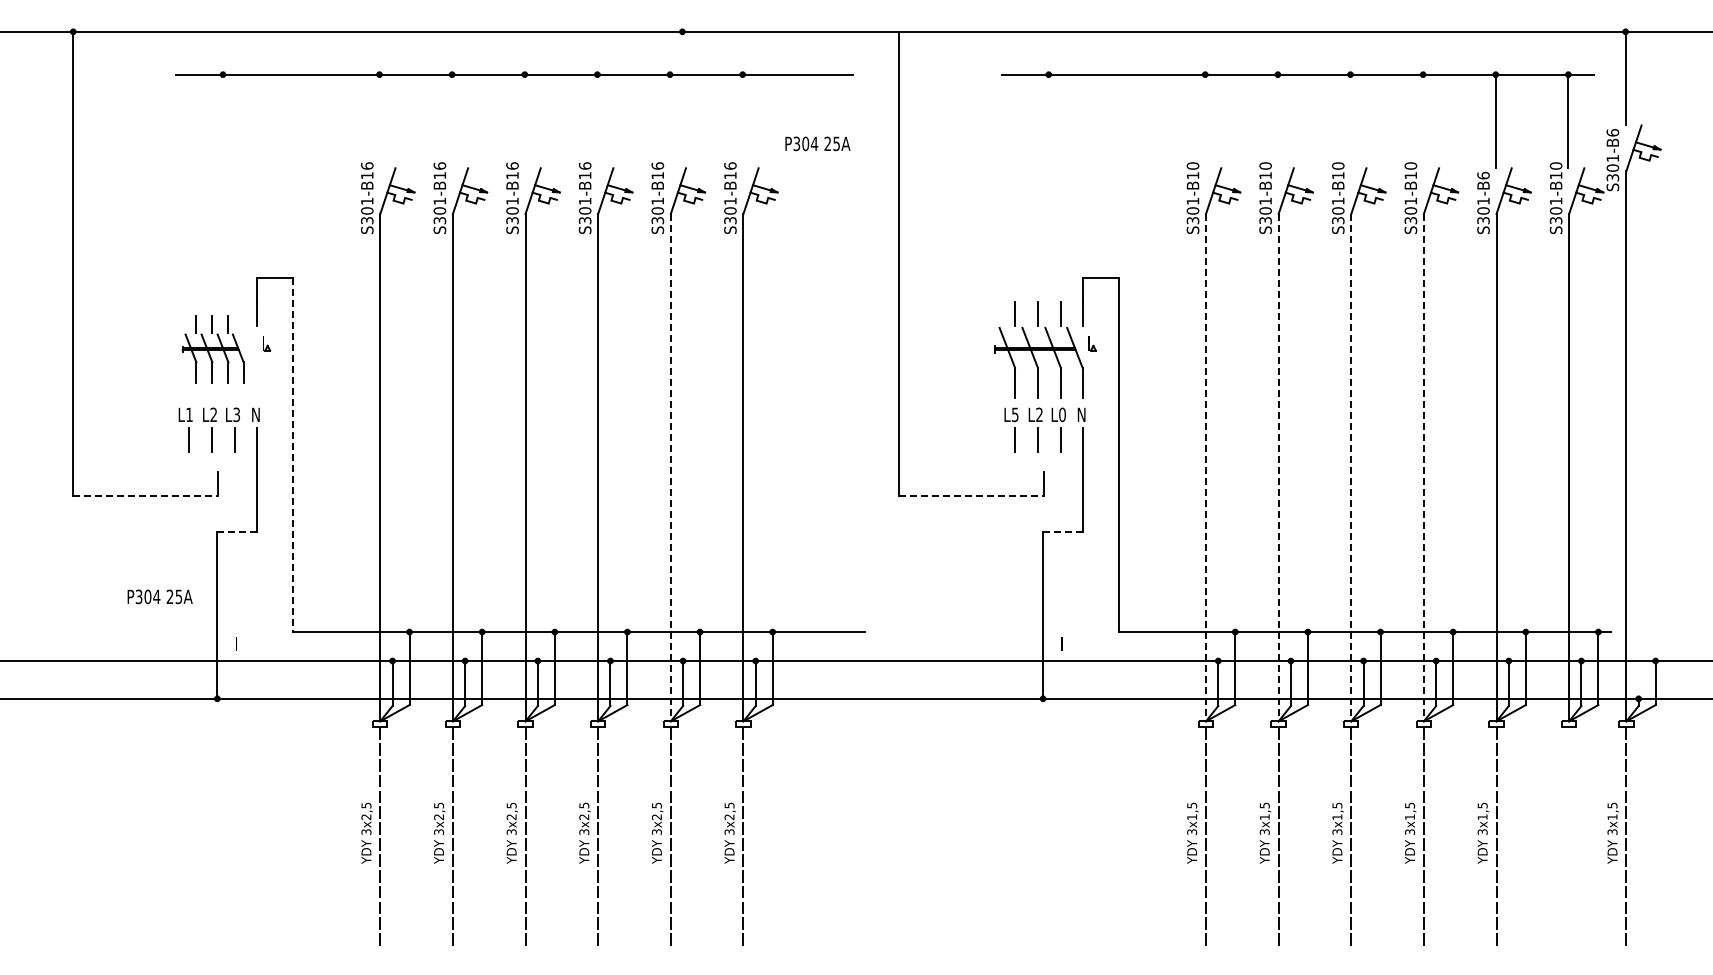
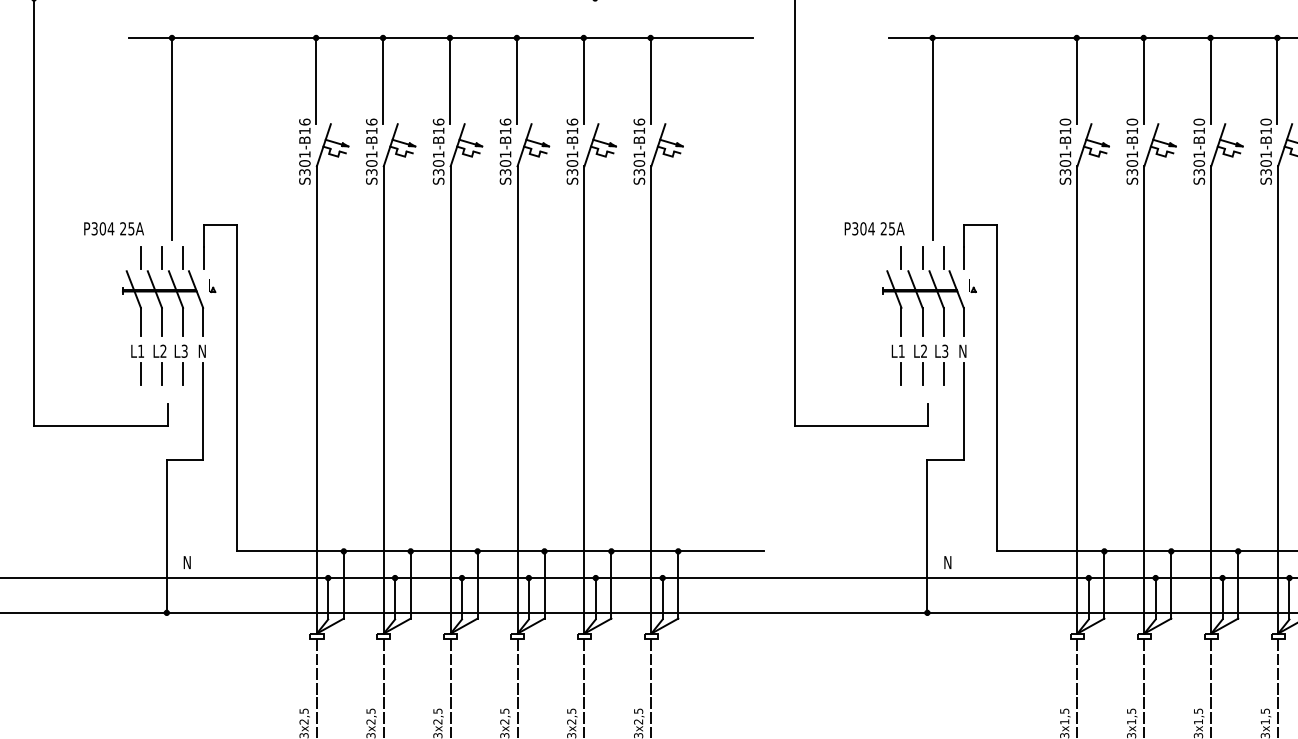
line: (379, 121) -> (316, 81), added
line: (452, 121) -> (383, 81), added
line: (524, 121) -> (449, 81), added
line: (597, 121) -> (516, 81), added
line: (670, 121) -> (584, 81), added
line: (742, 121) -> (650, 81), added
line: (1205, 121) -> (1076, 81), added
line: (1277, 121) -> (1143, 81), added
line: (1350, 121) -> (1210, 81), added
line: (1423, 121) -> (1277, 81), added
text: (817, 143) -> (874, 228), moved
line: (223, 183) -> (172, 138), added
line: (1048, 183) -> (932, 138), added
part: (212, 349) -> (162, 291), size x1.43
text: (1015, 414) -> (901, 350), L5 -> L1
text: (1062, 414) -> (945, 350), L0 -> L3
line: (293, 455) -> (236, 388), dashed -> solid
line: (670, 467) -> (584, 399), dashed -> solid
line: (1206, 467) -> (1077, 399), dashed -> solid
line: (1278, 467) -> (1144, 399), dashed -> solid
line: (1351, 467) -> (1211, 399), dashed -> solid
line: (1423, 467) -> (1277, 399), dashed -> solid
line: (145, 496) -> (100, 426), dashed -> solid
line: (971, 496) -> (861, 426), dashed -> solid
line: (237, 532) -> (185, 459), dashed -> solid
line: (1062, 532) -> (945, 459), dashed -> solid
text: (159, 596) -> (113, 228), moved
text: (239, 644) -> (187, 562), I -> N
text: (1065, 644) -> (948, 562), I -> N

